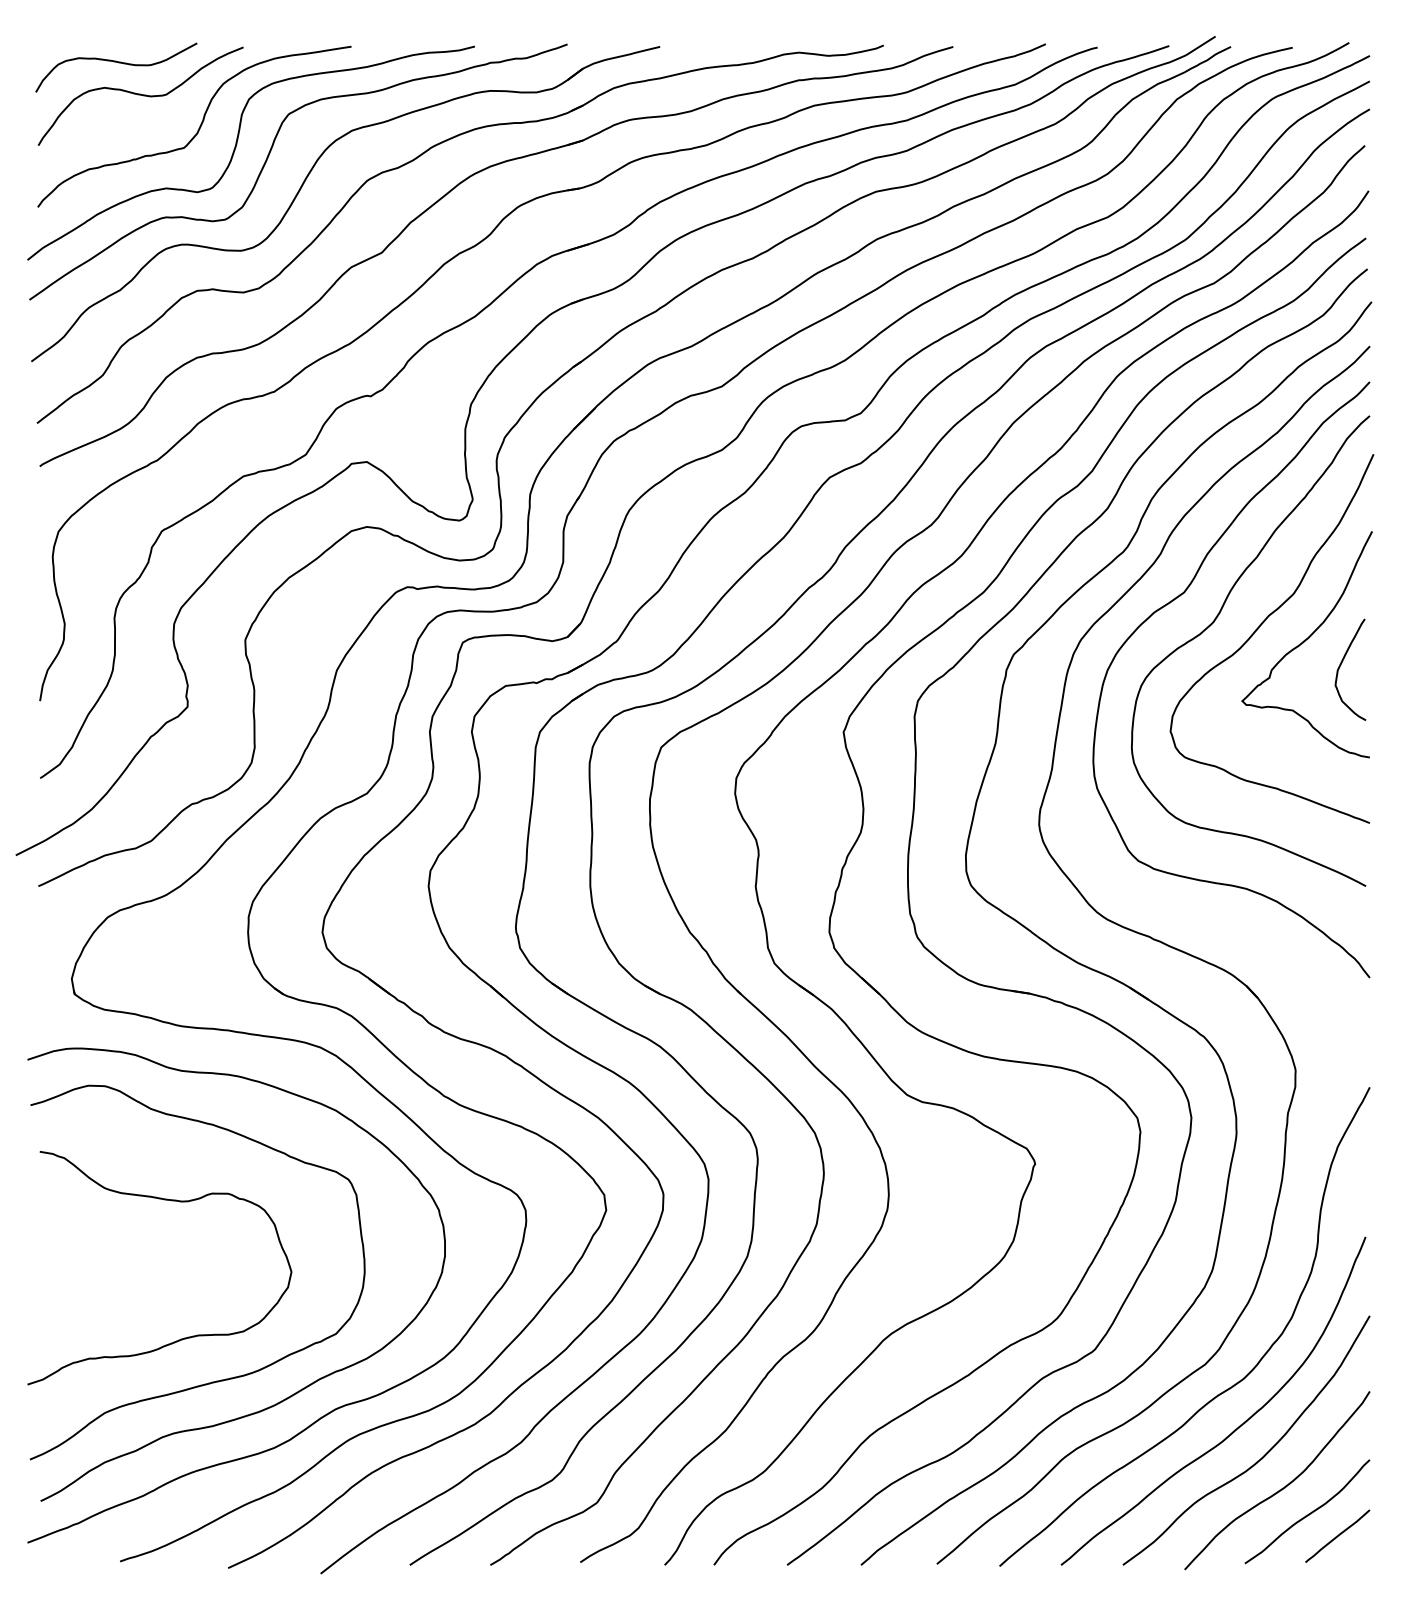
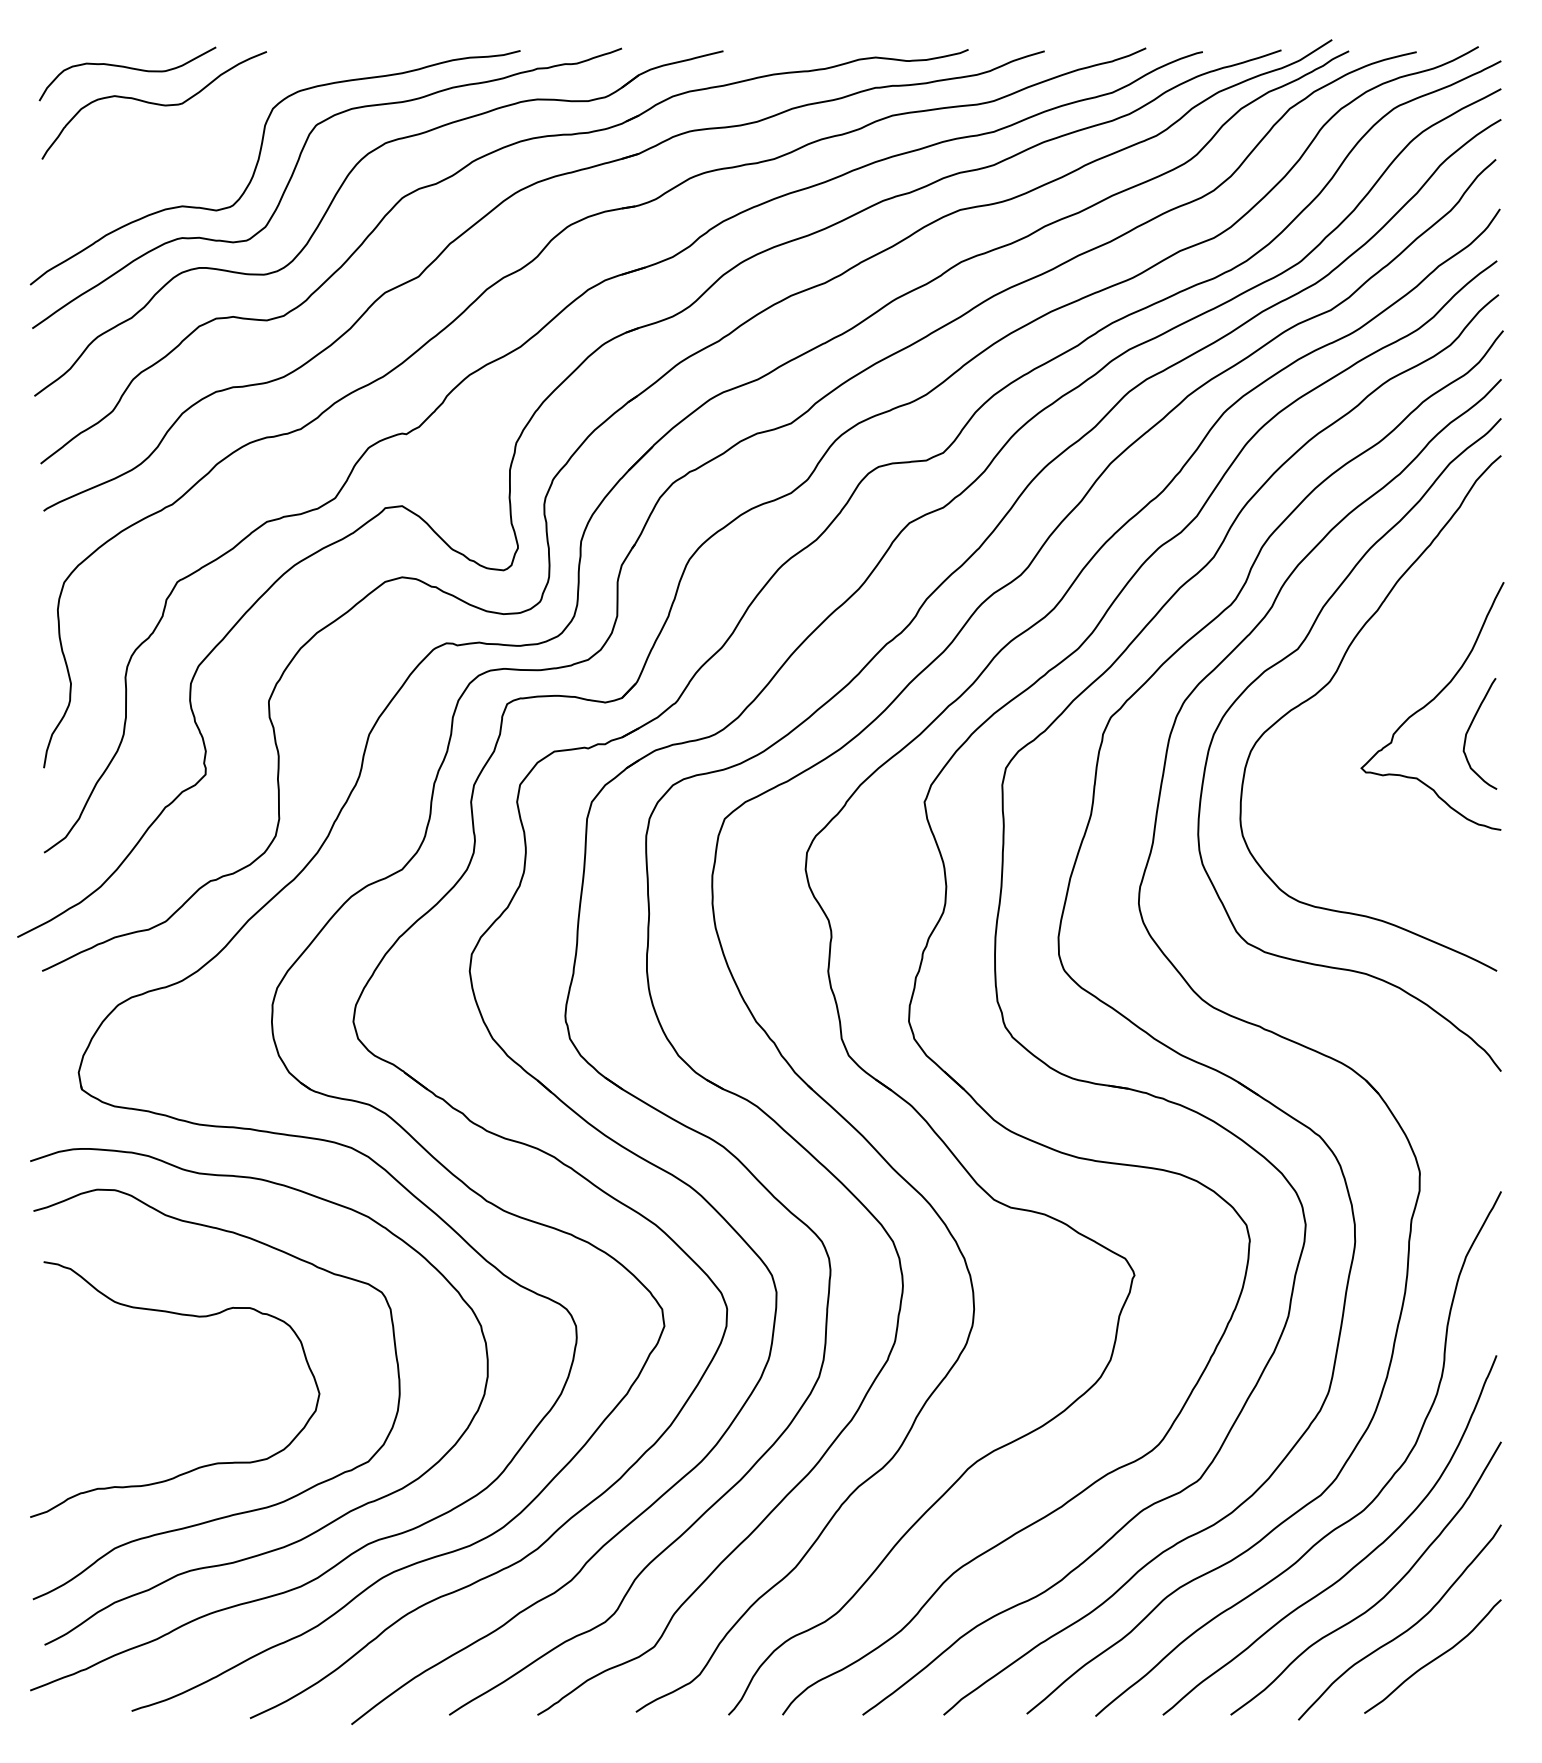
curve: (198, 128) -> (217, 140), removed
curve: (1259, 628) -> (1380, 688), removed
line: (1337, 1535) -> (1465, 1682), removed

